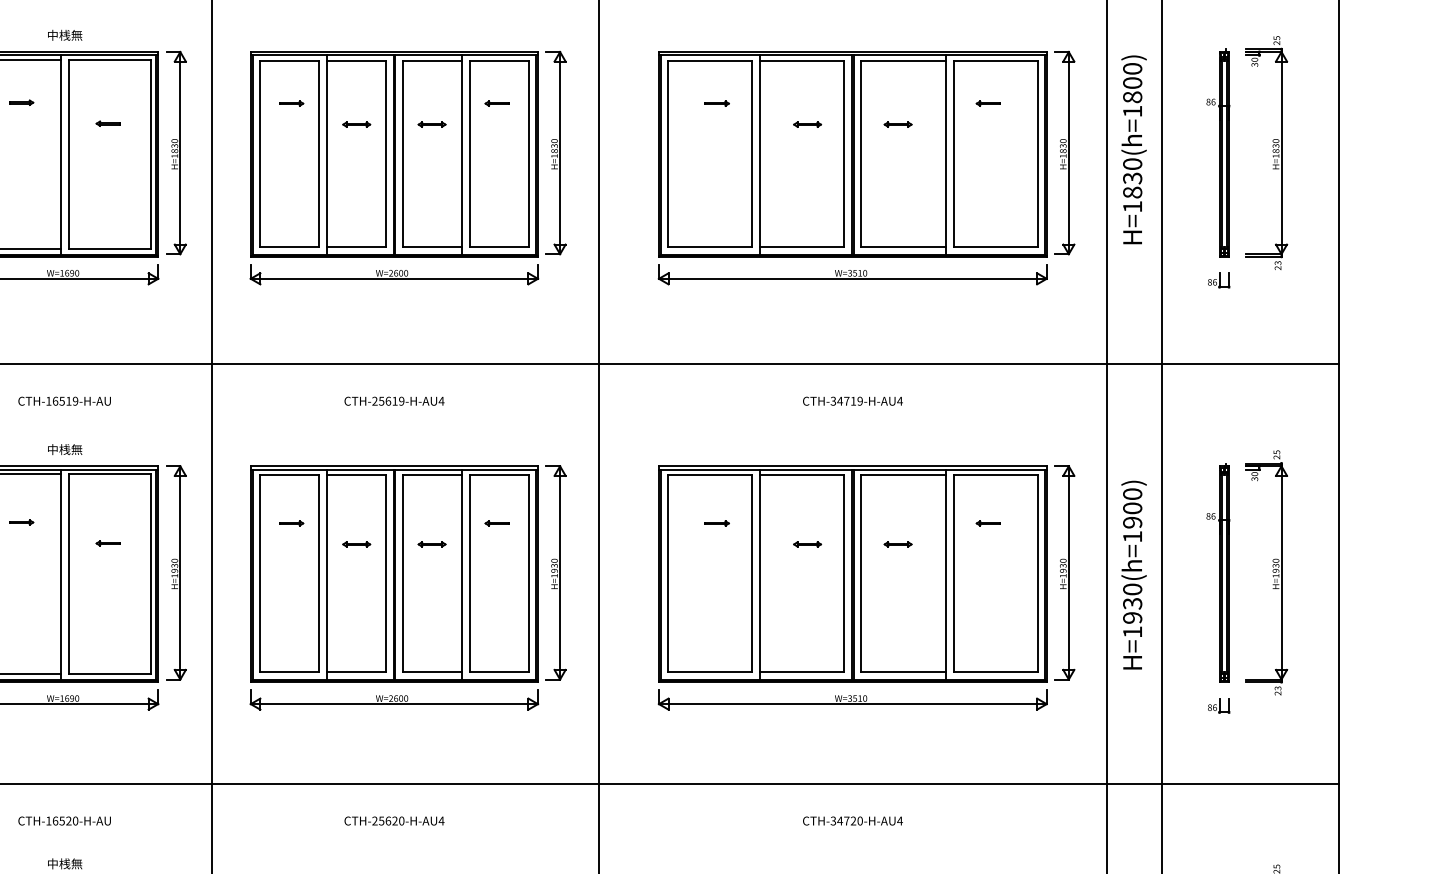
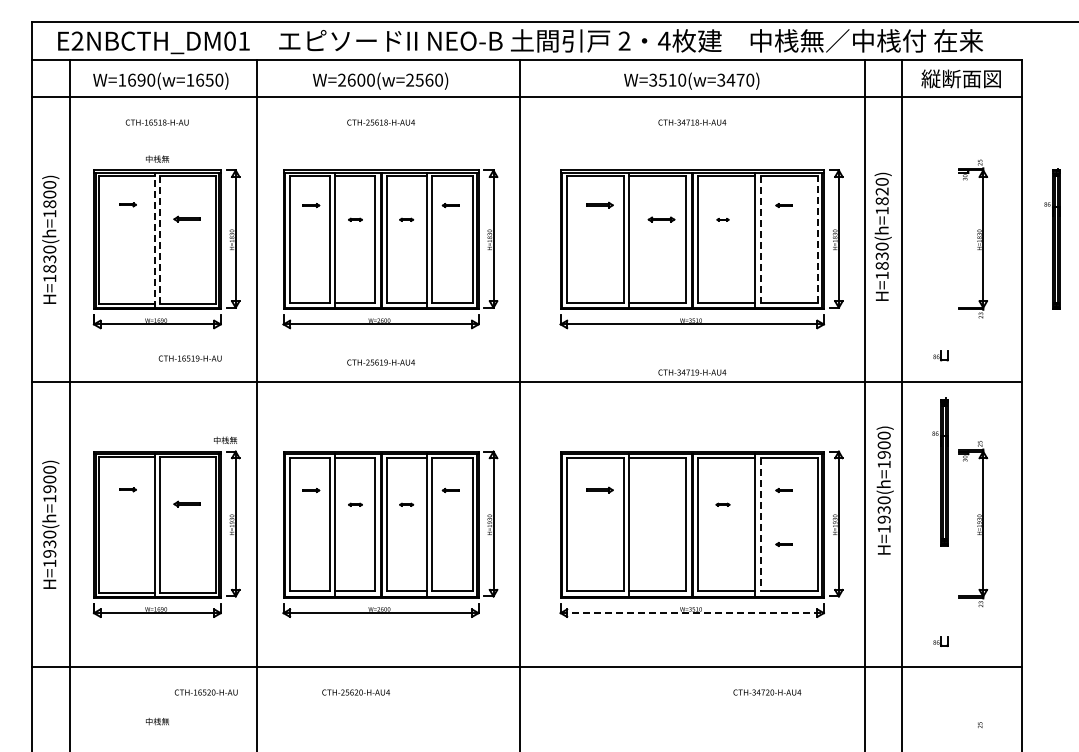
text: (1131, 82) -> (881, 191), H=1830(h=1800) -> H=1830(h=1820)
part: (717, 103) -> (600, 205), size x1.6
part: (107, 122) -> (186, 218), size x1.6
part: (356, 124) -> (355, 219), size x0.7
part: (431, 124) -> (406, 219), size x0.7
part: (807, 124) -> (661, 219), size x1.4
part: (897, 124) -> (722, 219), size x0.6
part: (1218, 152) -> (1052, 238), moved
line: (69, 153) -> (160, 239), solid -> dashed
line: (1037, 153) -> (817, 239), solid -> dashed
line: (60, 155) -> (154, 240), solid -> dashed
line: (953, 155) -> (760, 240), solid -> dashed
part: (1218, 280) -> (940, 355), moved
text: (63, 401) -> (189, 358), moved
text: (393, 401) -> (380, 362), moved
text: (853, 401) -> (692, 372), moved
text: (65, 448) -> (225, 439), moved
part: (717, 523) -> (600, 490), size x1.6
part: (107, 542) -> (186, 503), size x1.6
part: (356, 544) -> (355, 504), size x0.7
part: (431, 544) -> (406, 504), size x0.7
part: (807, 544) -> (661, 504), removed
part: (897, 544) -> (722, 504), size x0.7
part: (1218, 572) -> (940, 471), moved
line: (953, 573) -> (760, 524), solid -> dashed
text: (1133, 575) -> (884, 490), moved
part: (987, 602) -> (783, 544), added
line: (853, 704) -> (692, 613), solid -> dashed
part: (1218, 706) -> (940, 641), moved
text: (63, 821) -> (205, 692), moved
text: (393, 821) -> (355, 692), moved
text: (853, 821) -> (767, 692), moved

